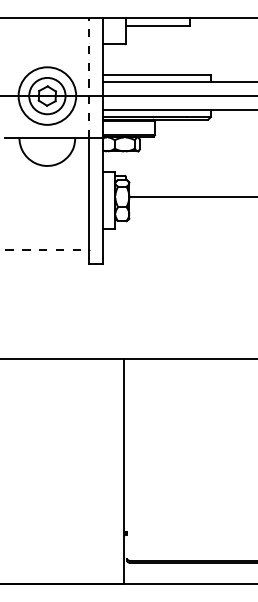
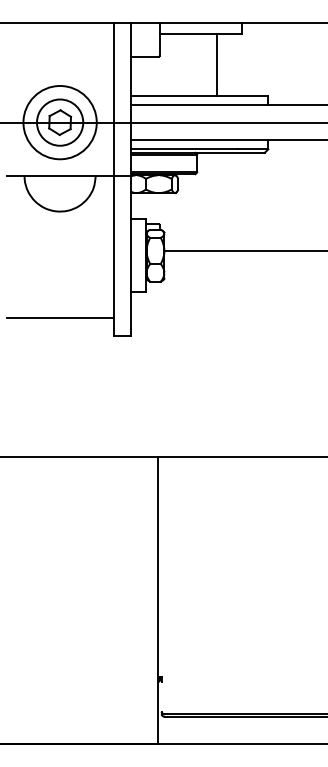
line: (170, 50) -> (216, 64), added
line: (89, 77) -> (113, 99), dashed -> solid
line: (47, 249) -> (60, 318), dashed -> solid

